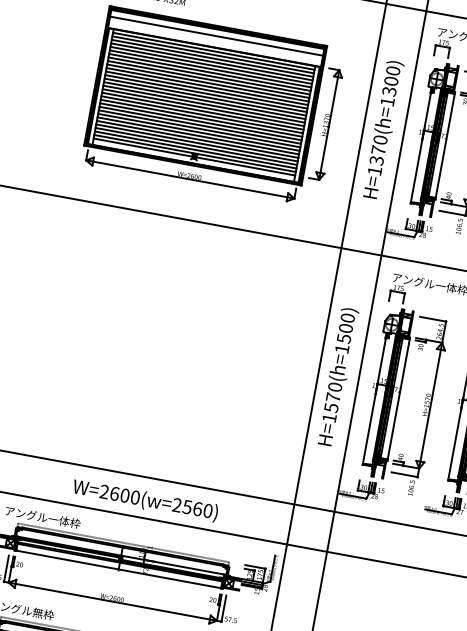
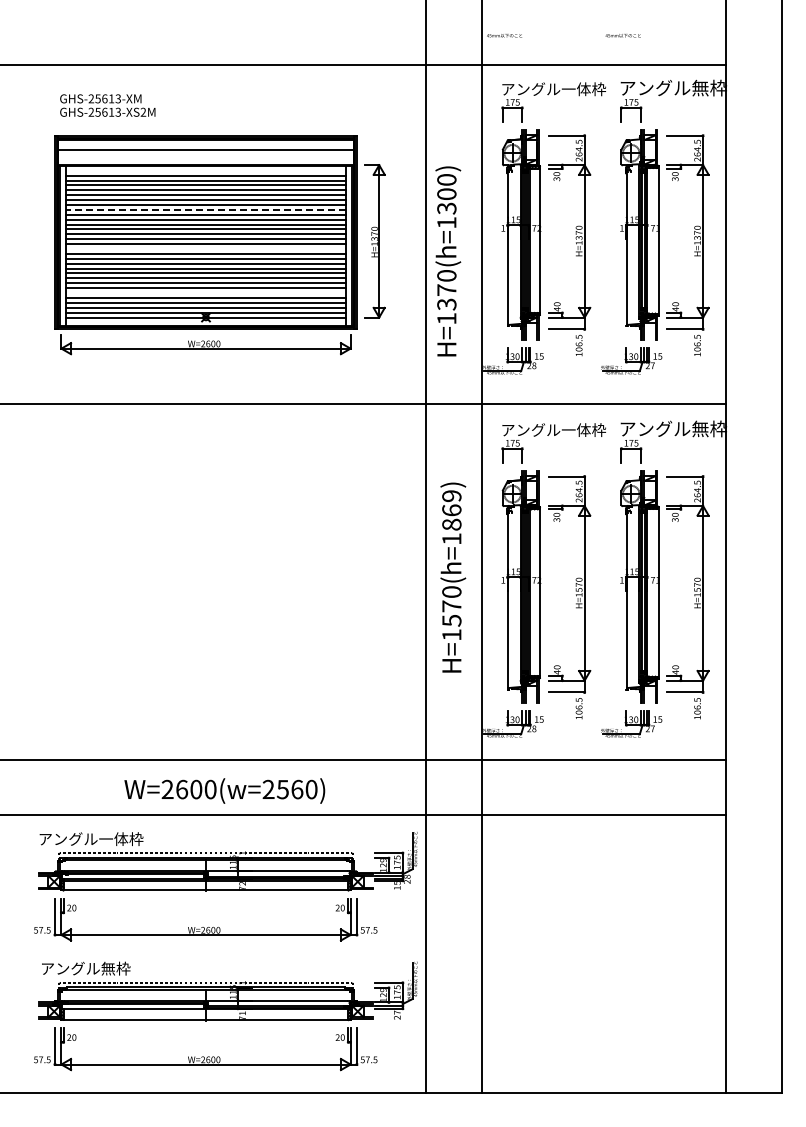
line: (213, 51) -> (205, 170), removed
line: (209, 79) -> (206, 209), solid -> dashed
line: (203, 107) -> (205, 249), removed
text: (383, 129) -> (448, 261), moved
line: (197, 139) -> (205, 293), removed
text: (345, 328) -> (451, 510), H=1570(h=1500) -> H=1570(h=1869)

